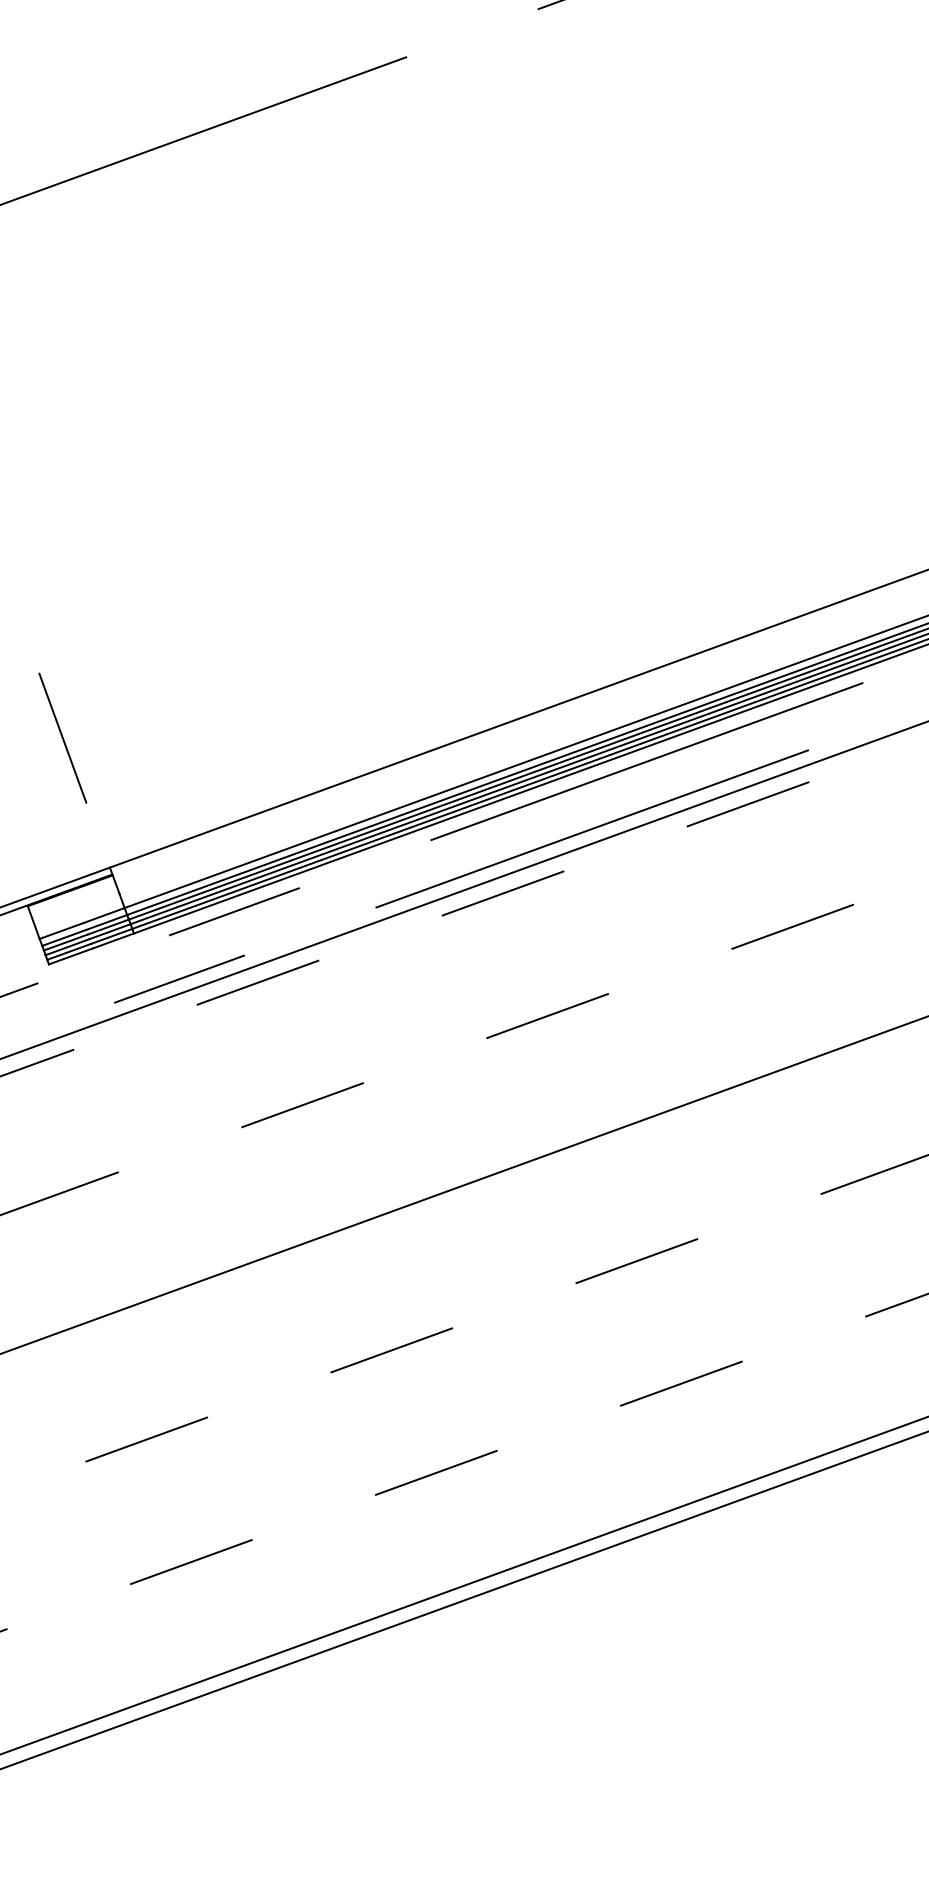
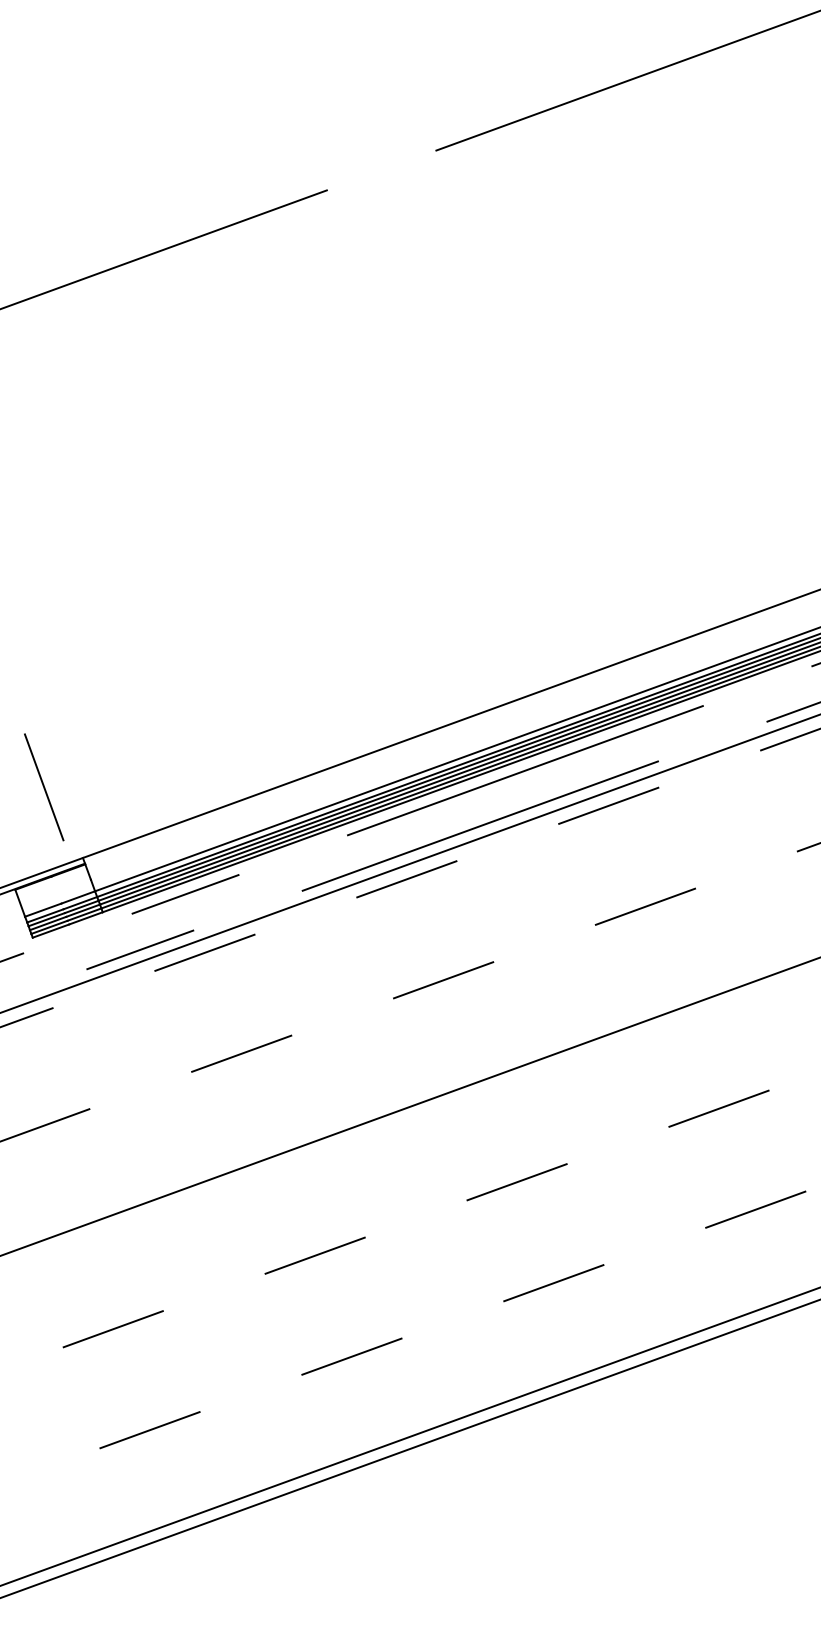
line: (63, 738) -> (44, 787), moved

